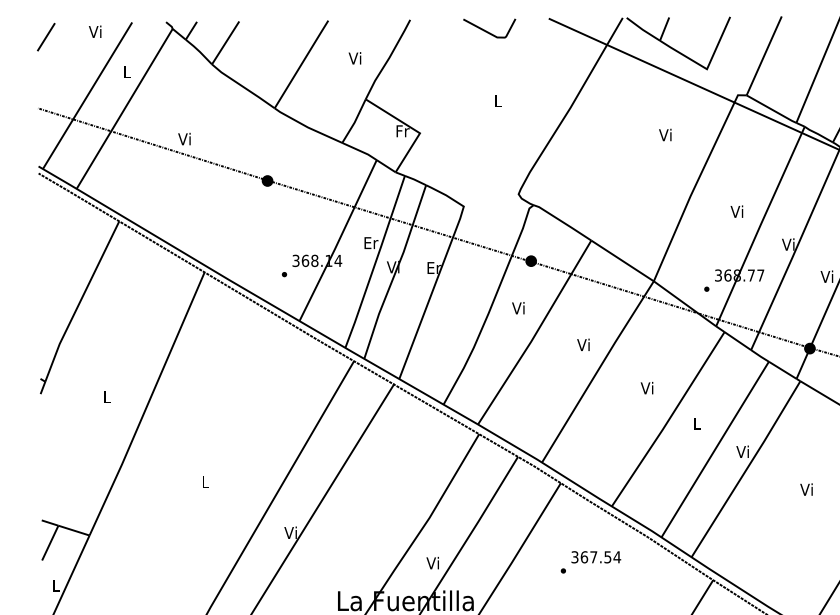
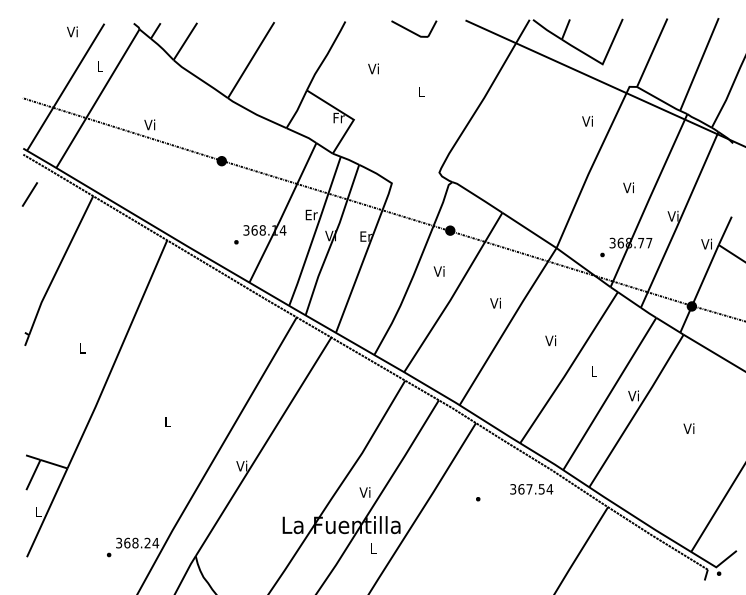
line: (45, 37) -> (29, 194), moved
text: (354, 57) -> (373, 68), moved
text: (665, 135) -> (587, 121), moved
text: (596, 557) -> (531, 489), moved

